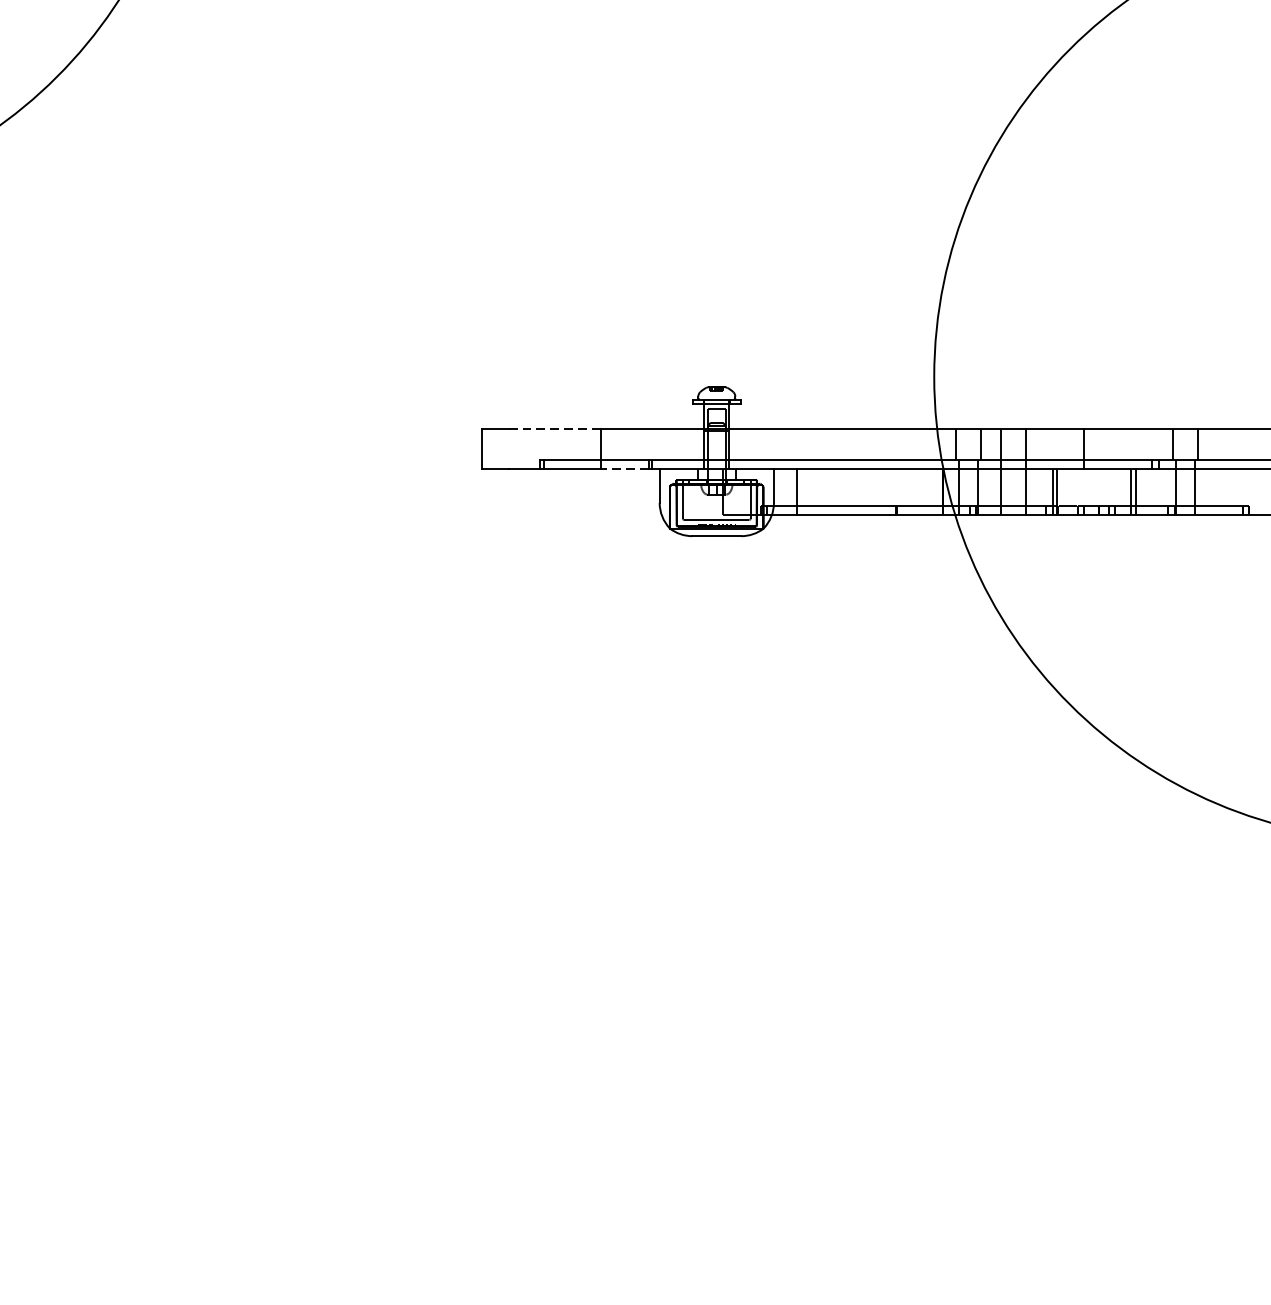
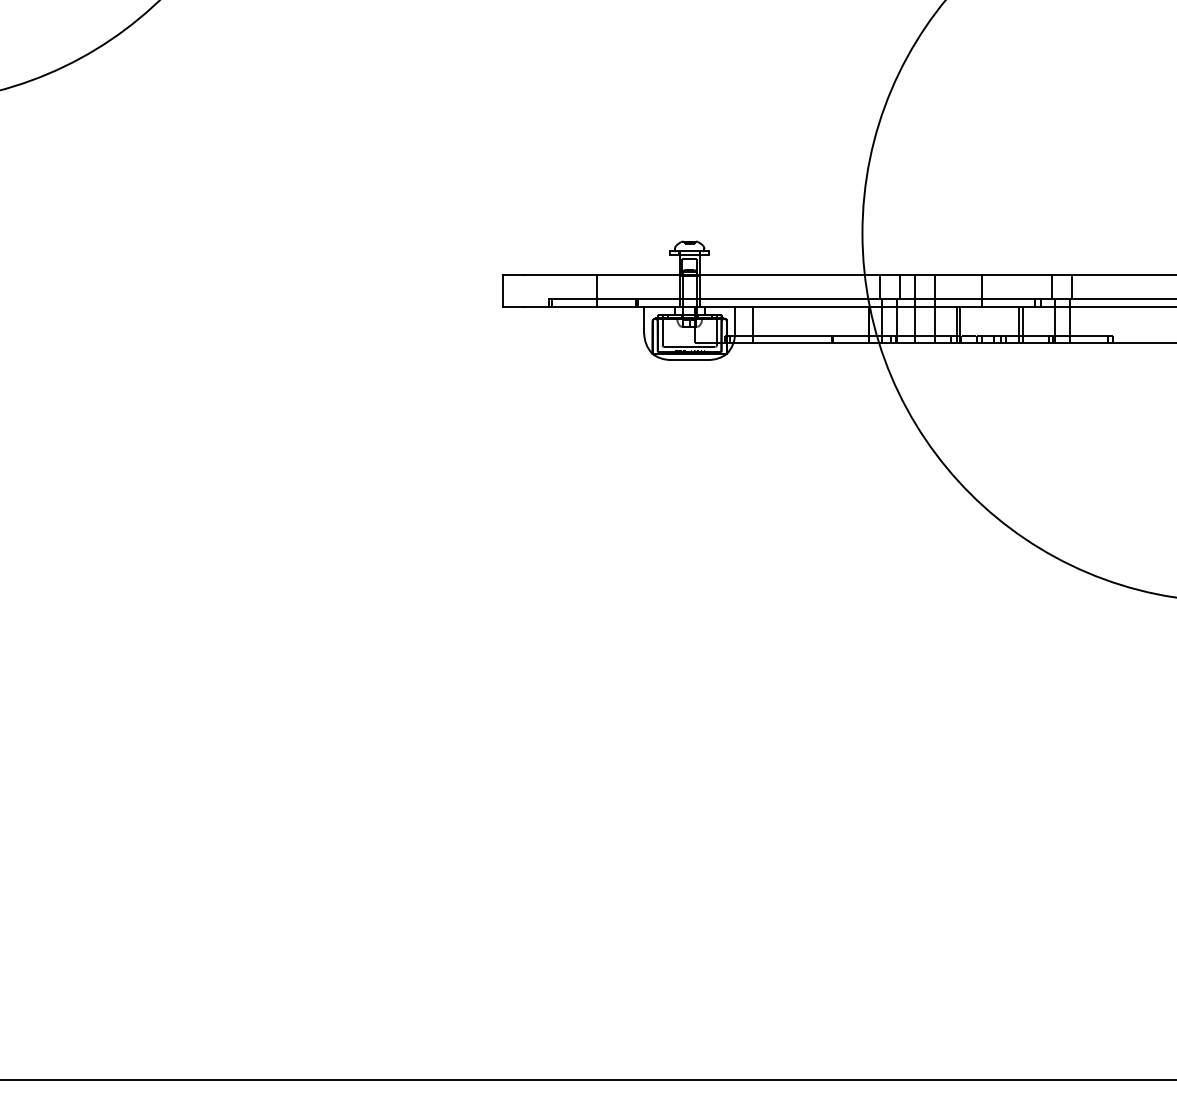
line: (554, 428) -> (560, 274), dashed -> solid
line: (623, 468) -> (615, 306), dashed -> solid

